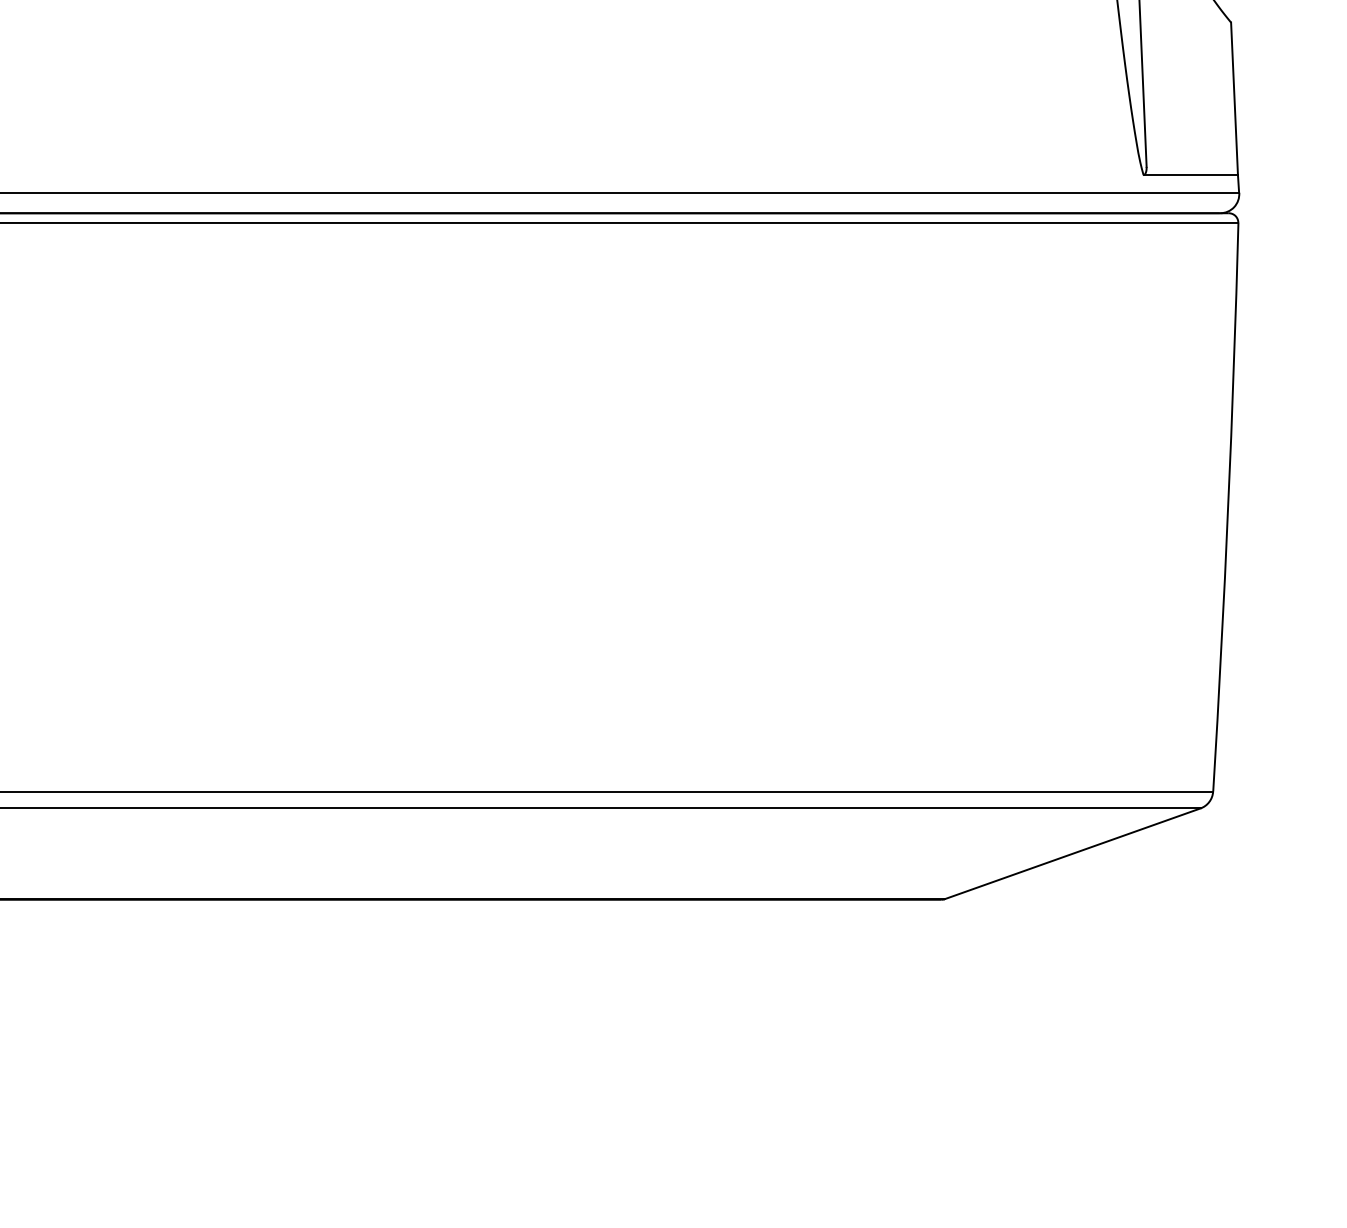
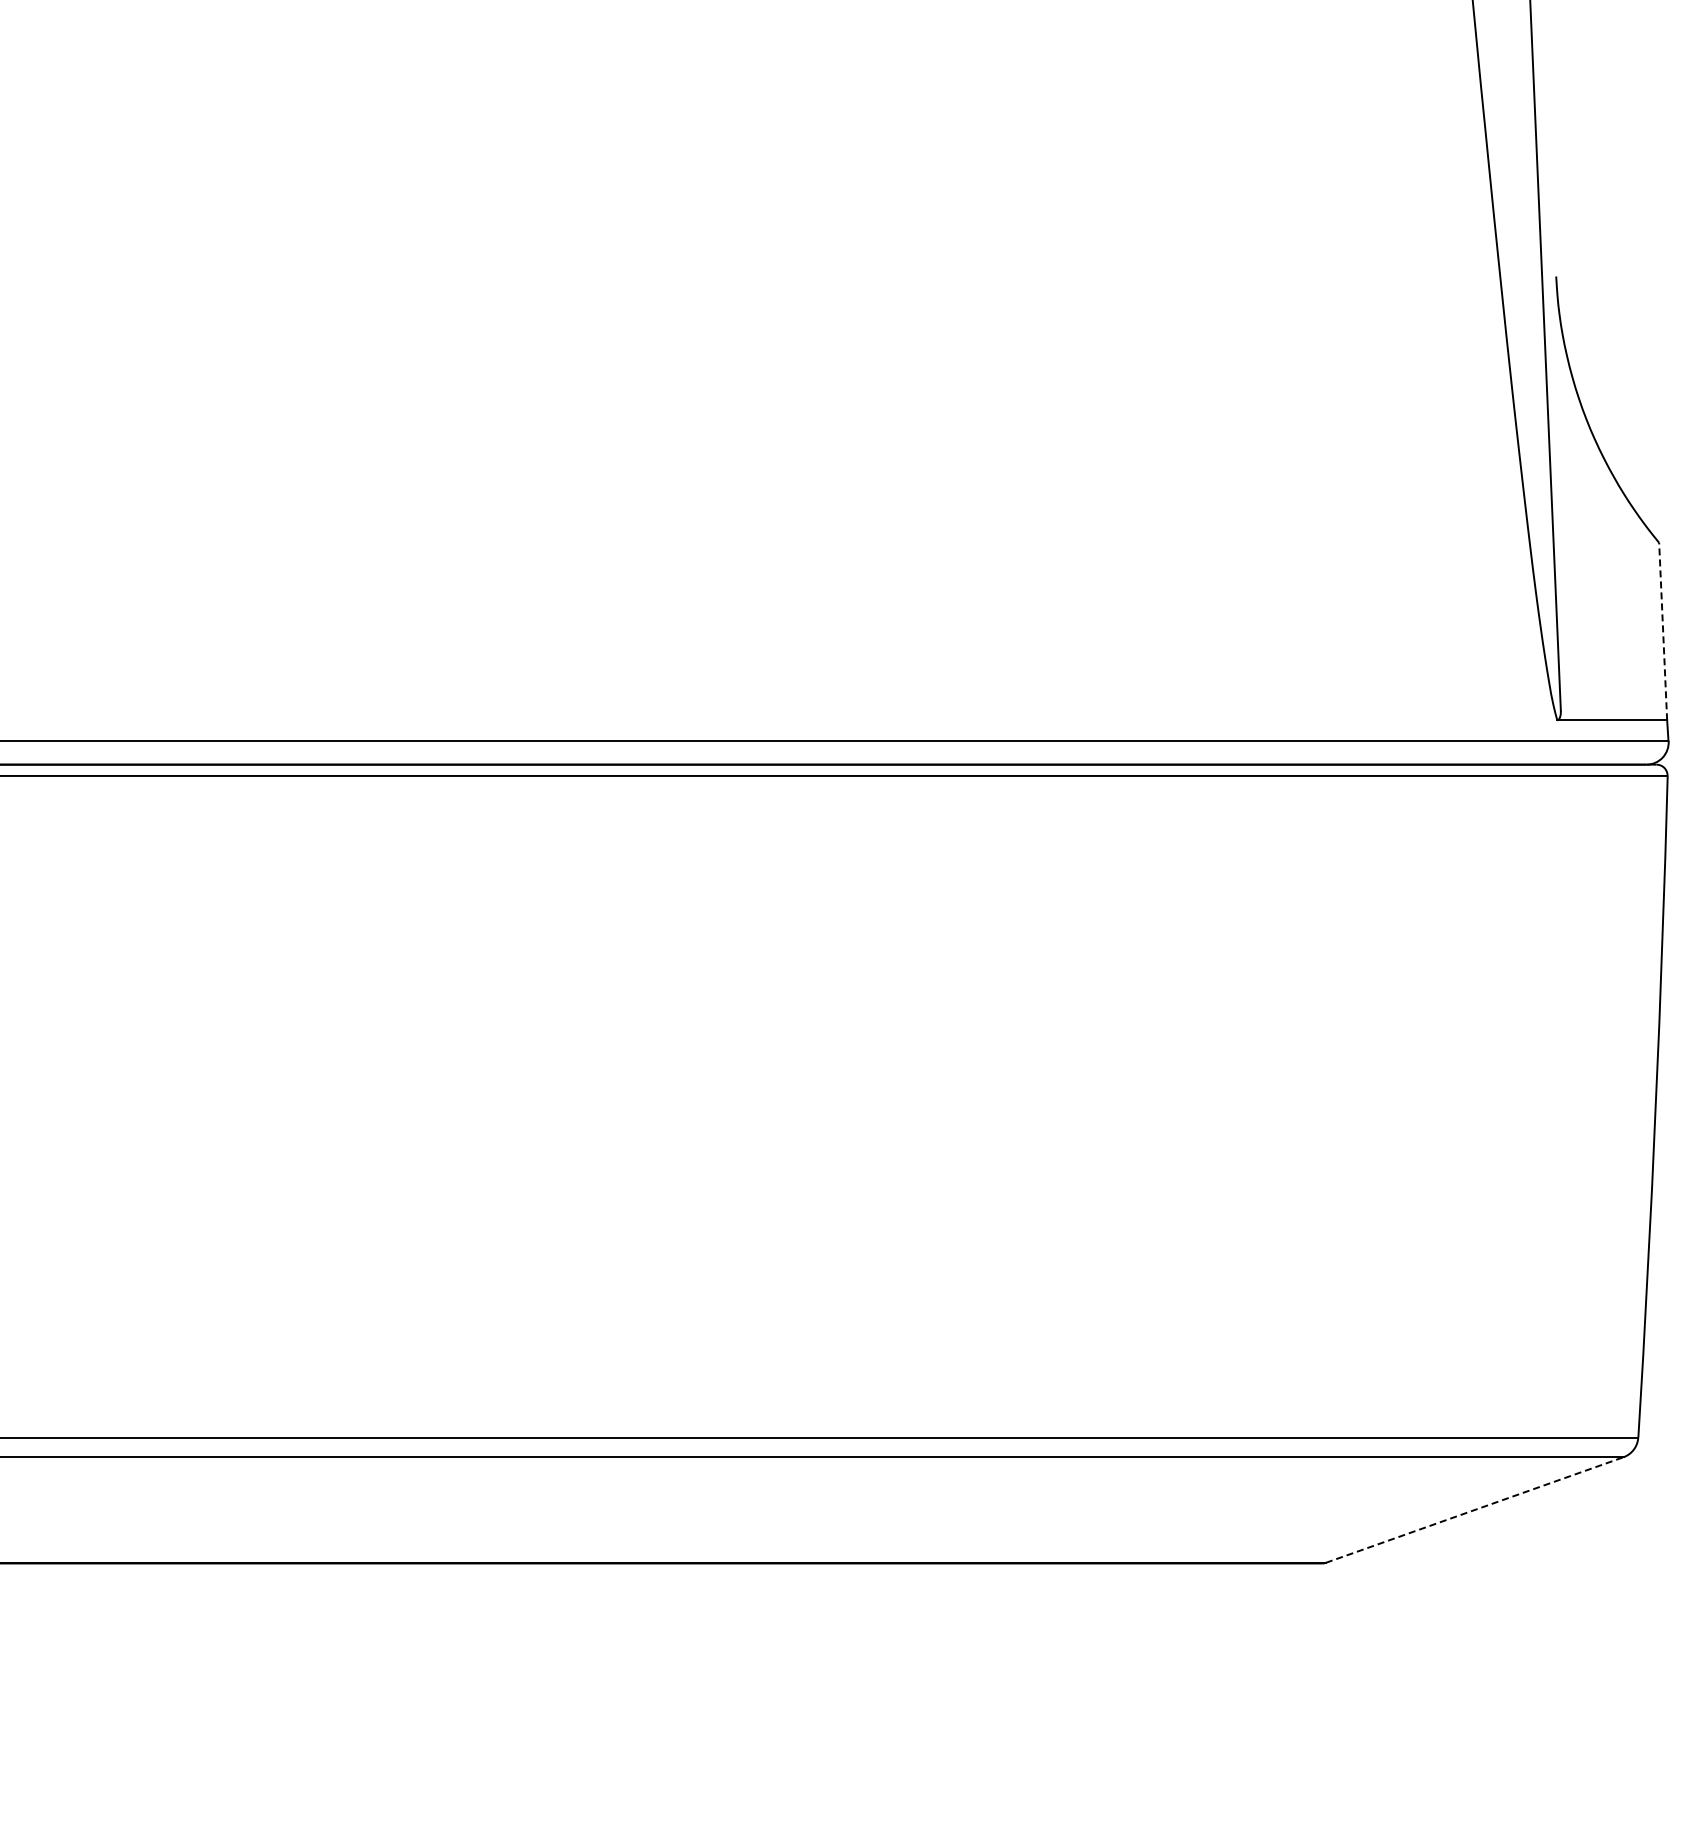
line: (1234, 98) -> (1663, 631), solid -> dashed
line: (1072, 854) -> (1474, 1510), solid -> dashed

